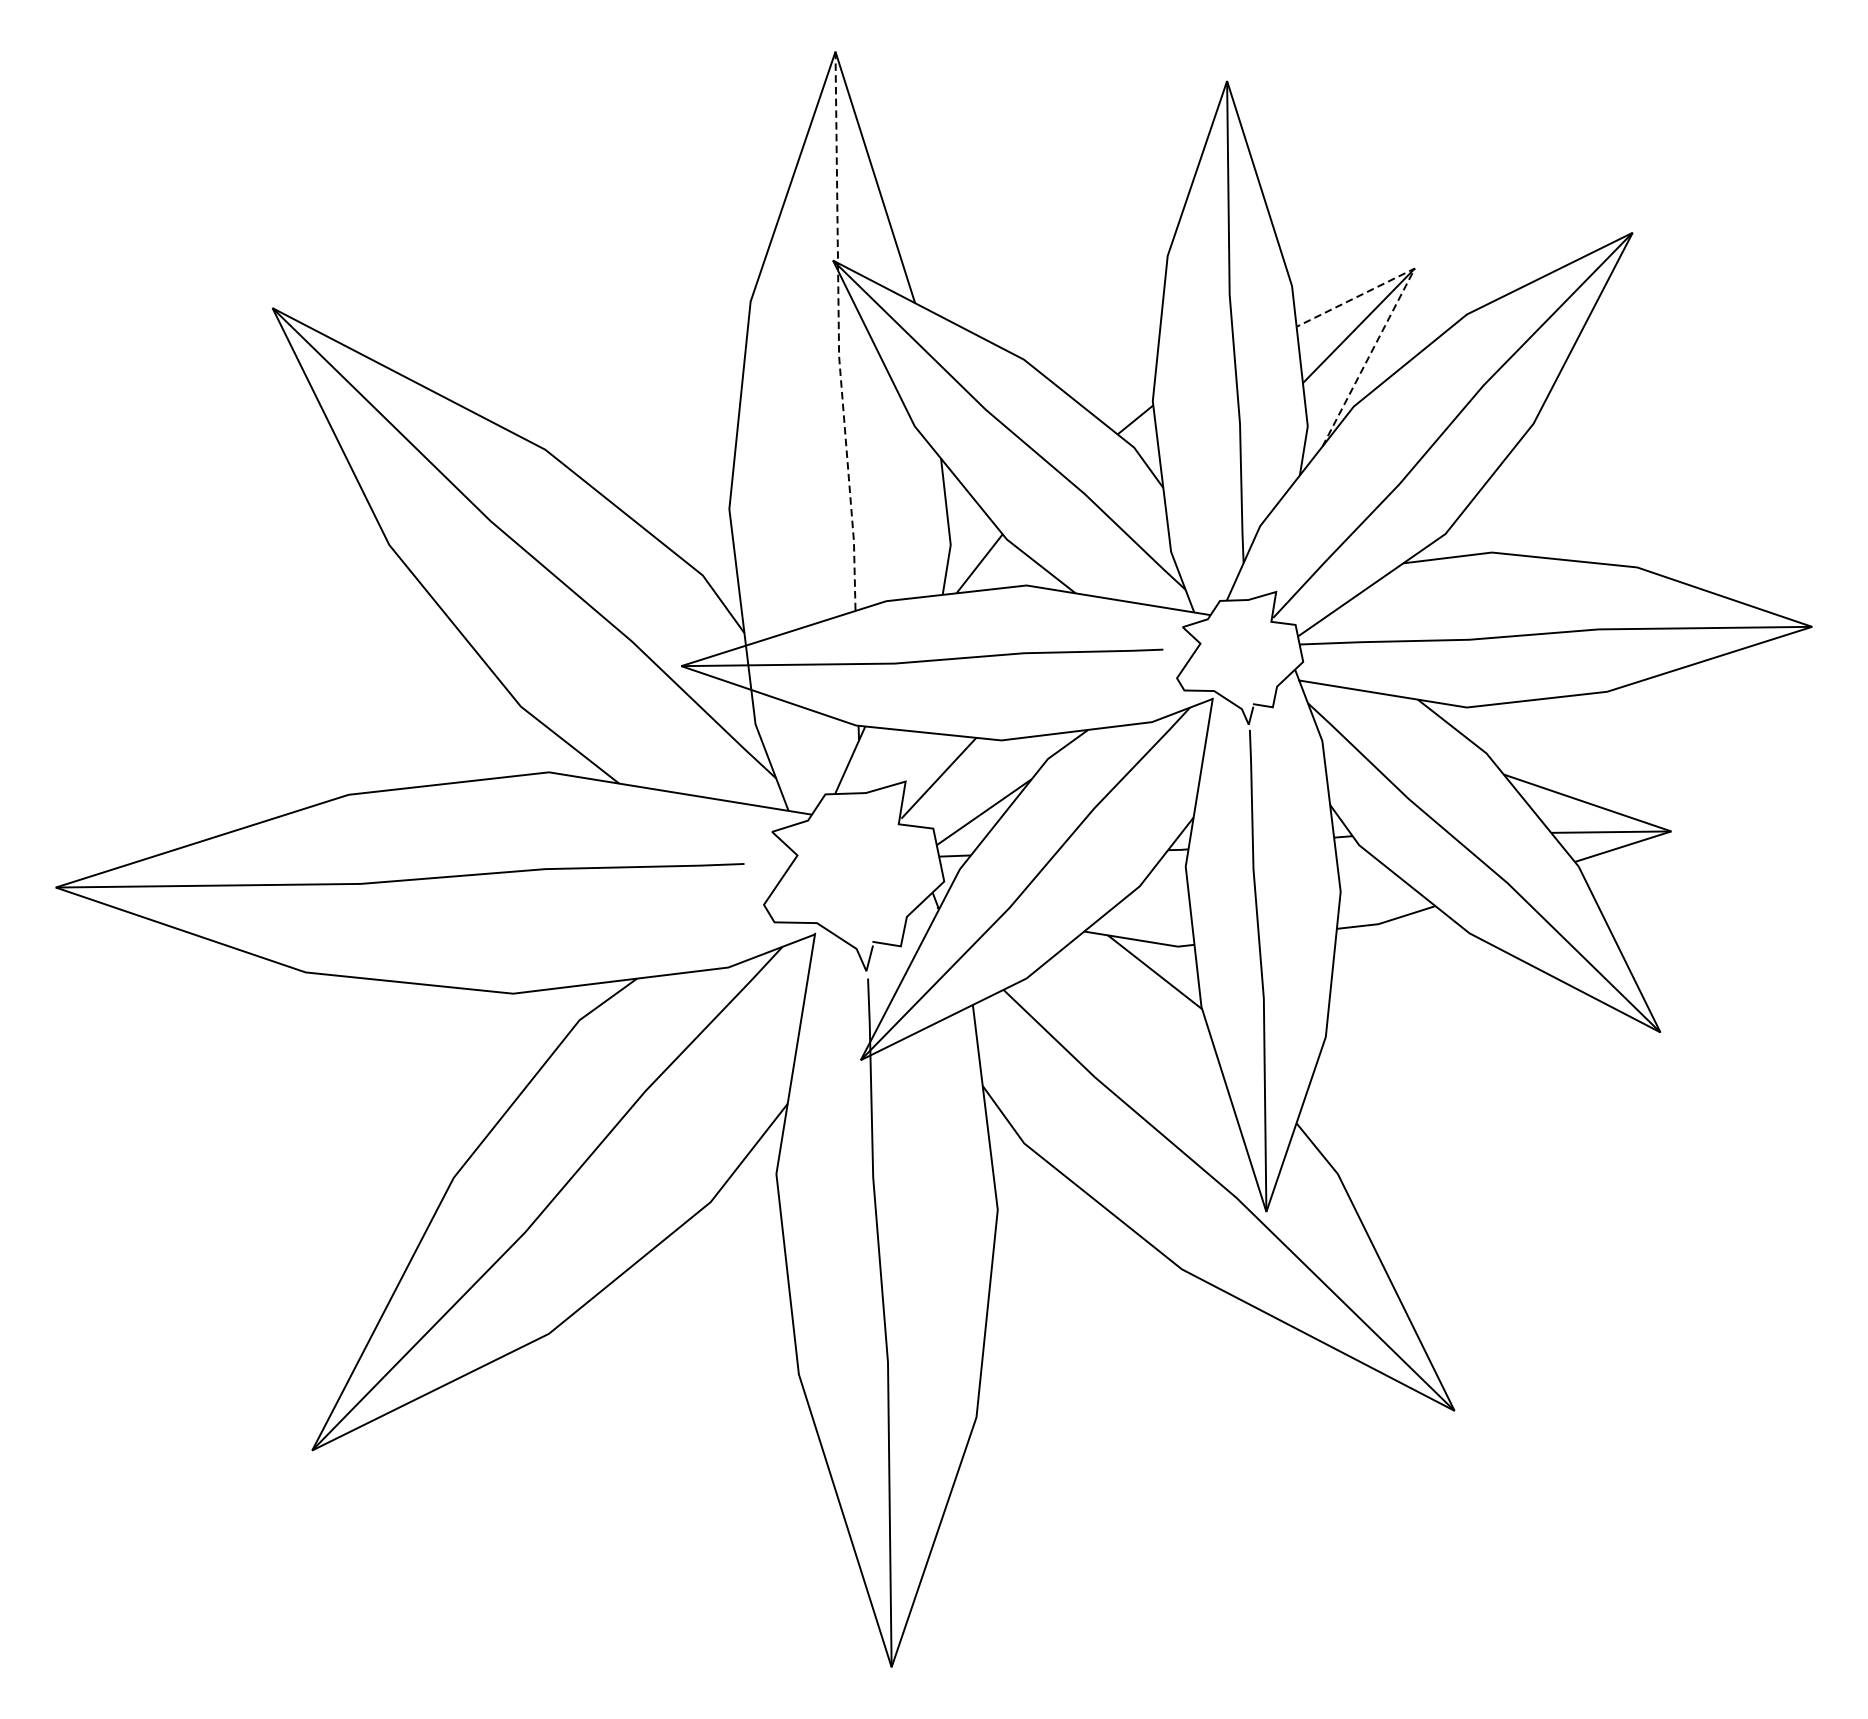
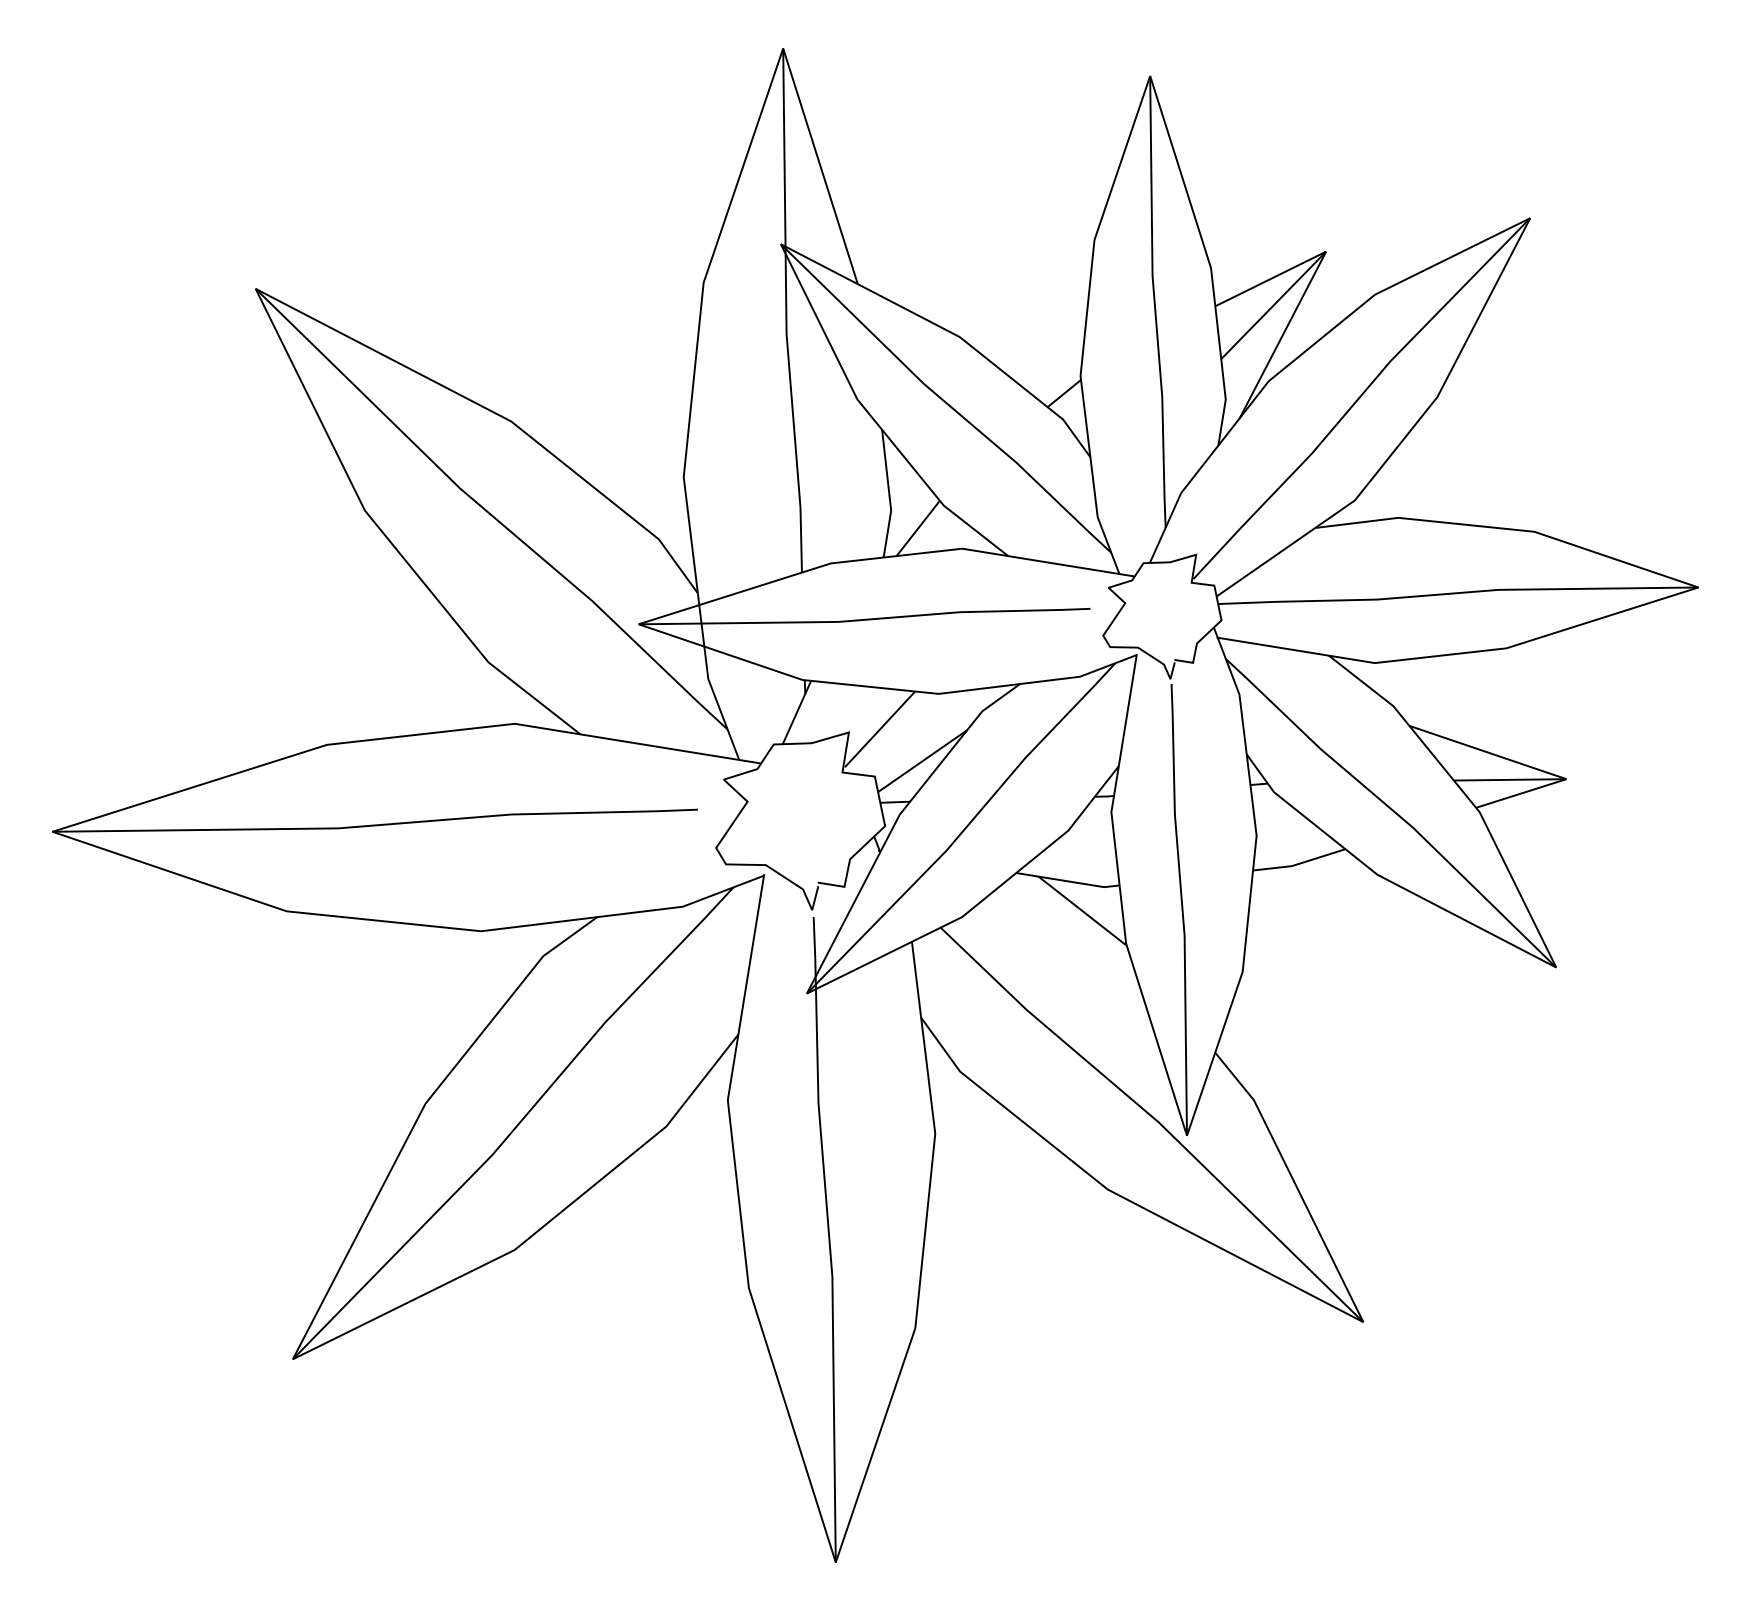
line: (1399, 298) -> (1311, 279), dashed -> solid
line: (839, 333) -> (786, 312), dashed -> solid

